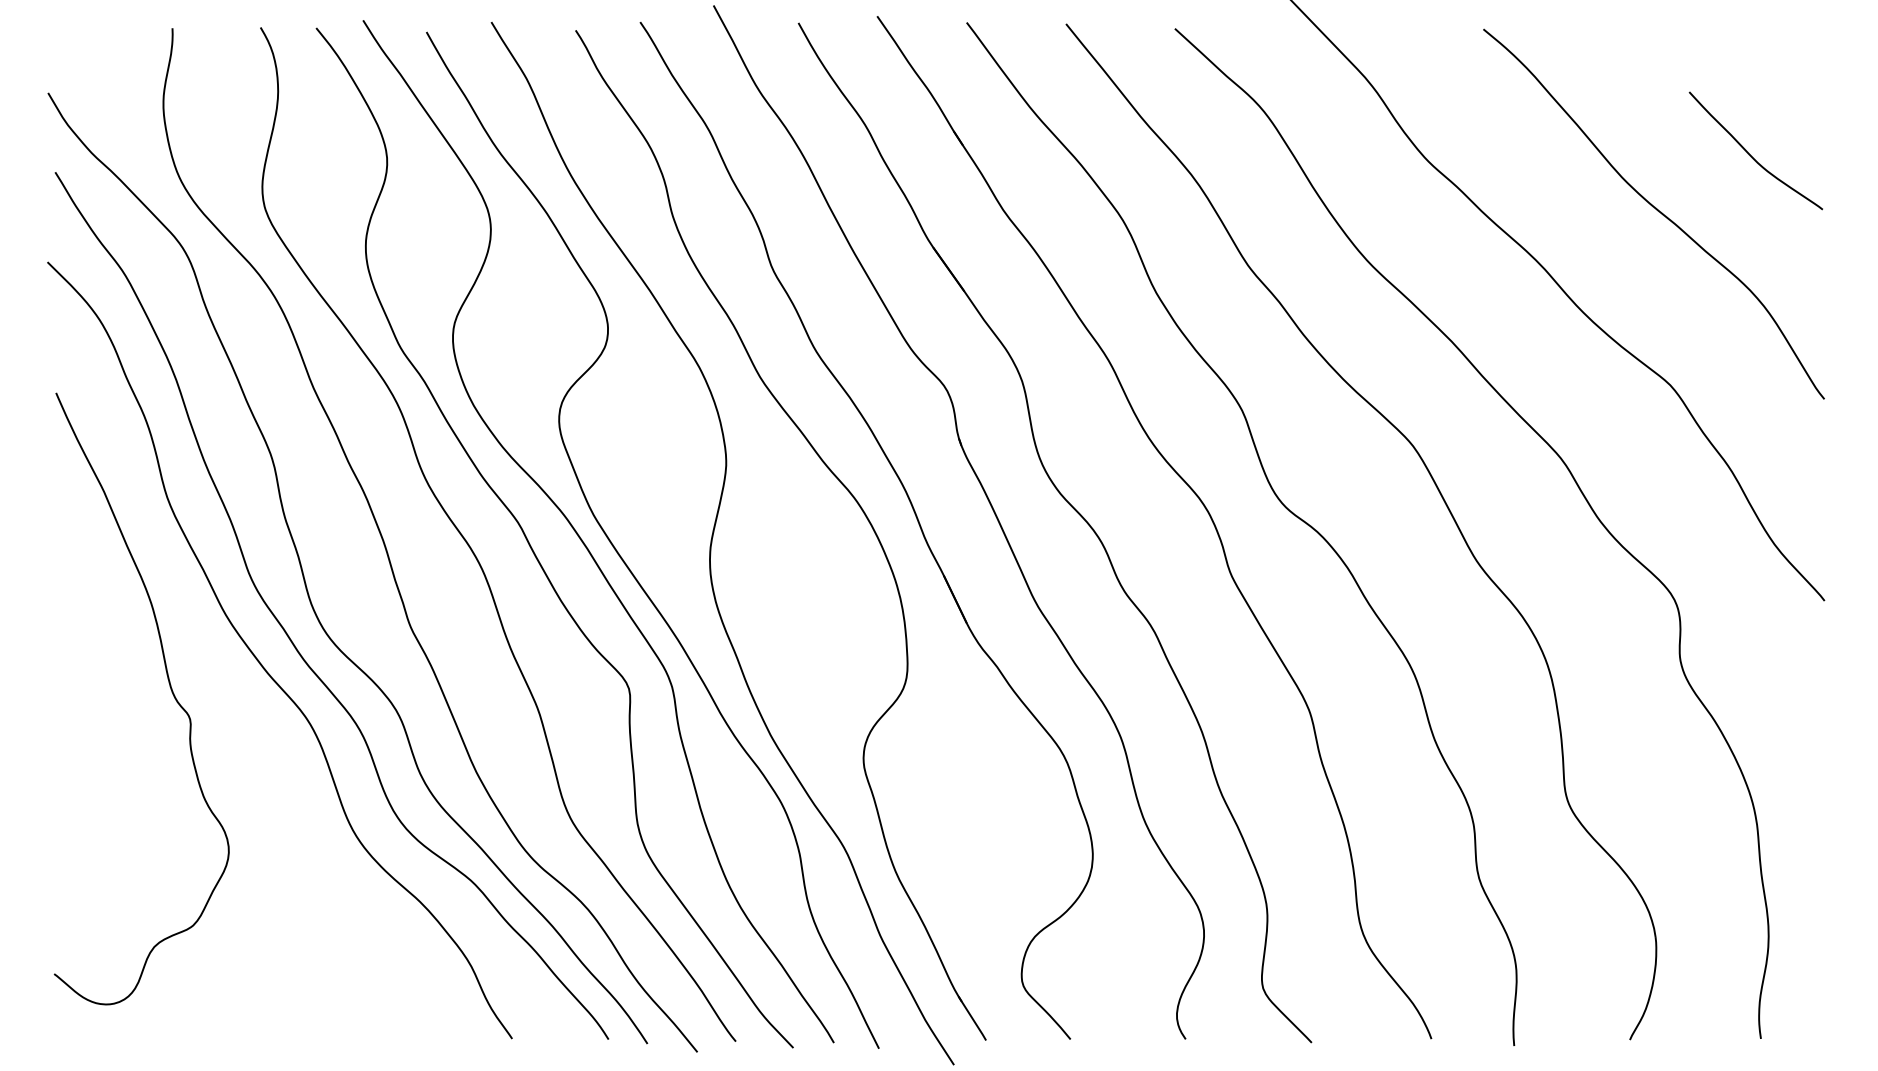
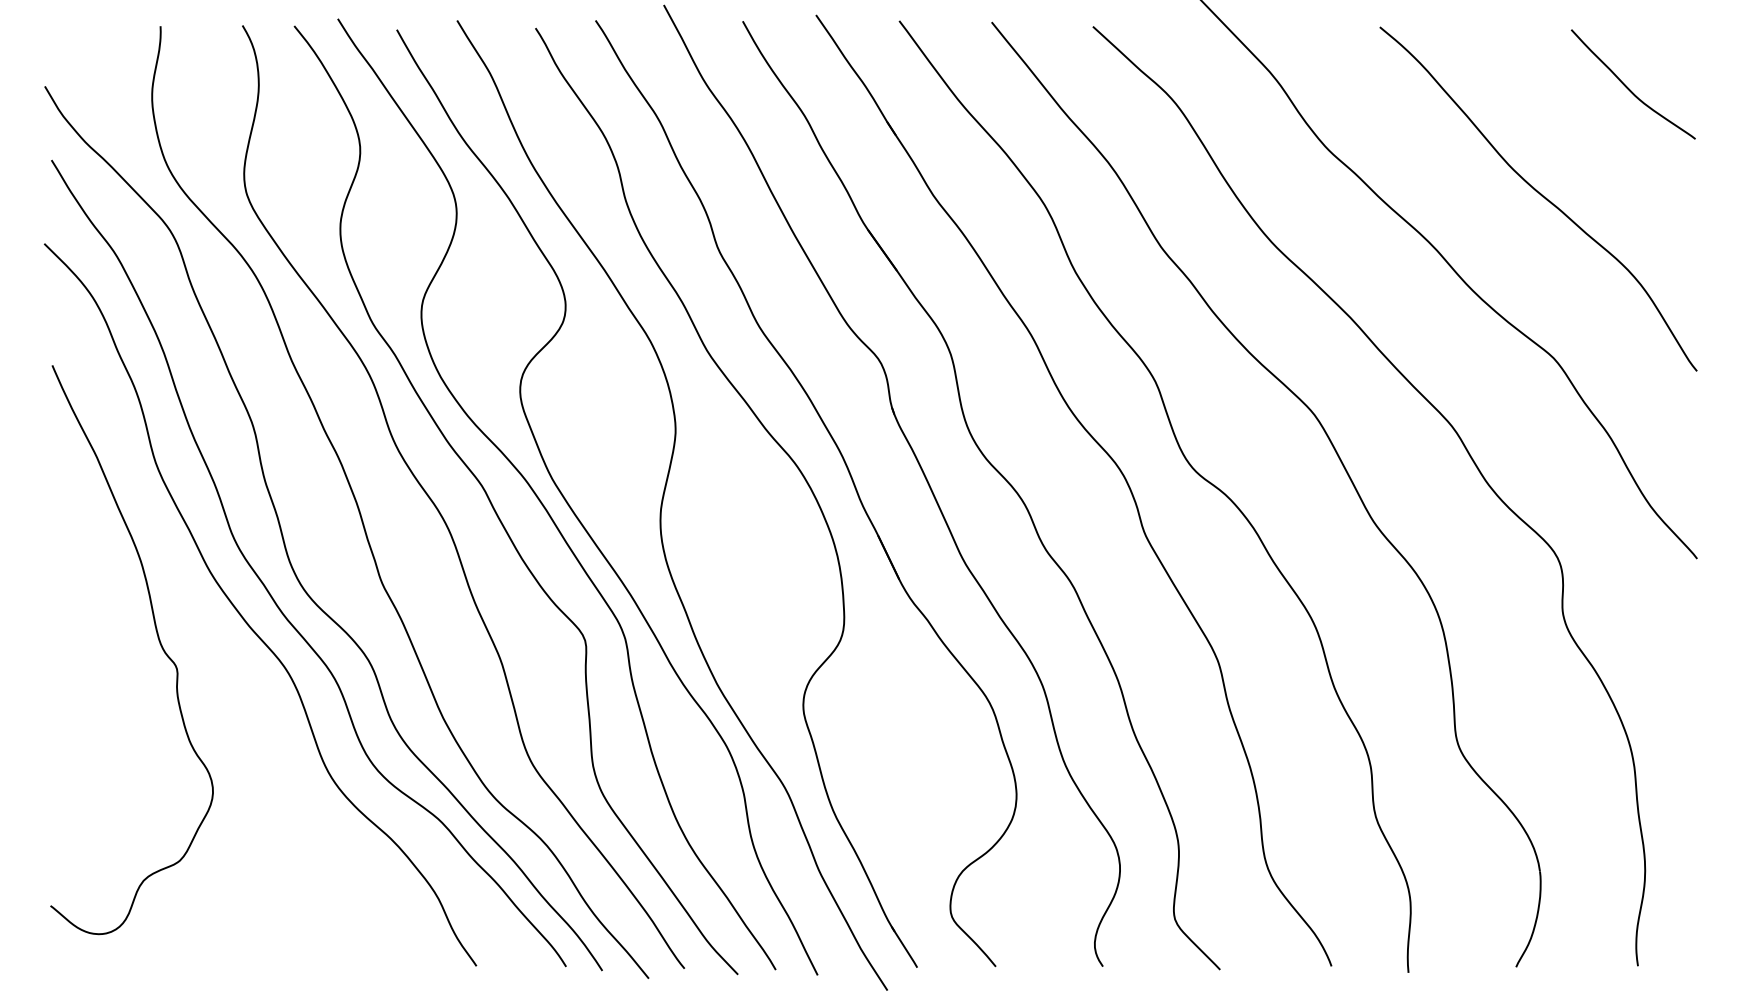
curve: (1750, 154) -> (1628, 87), moved

